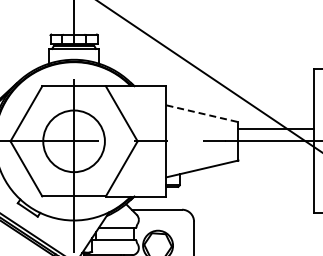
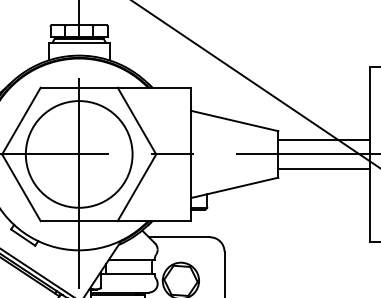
line: (202, 113) -> (234, 120), dashed -> solid
circle: (74, 141) -> (79, 154), size x1.43
line: (276, 153) -> (324, 169), added

